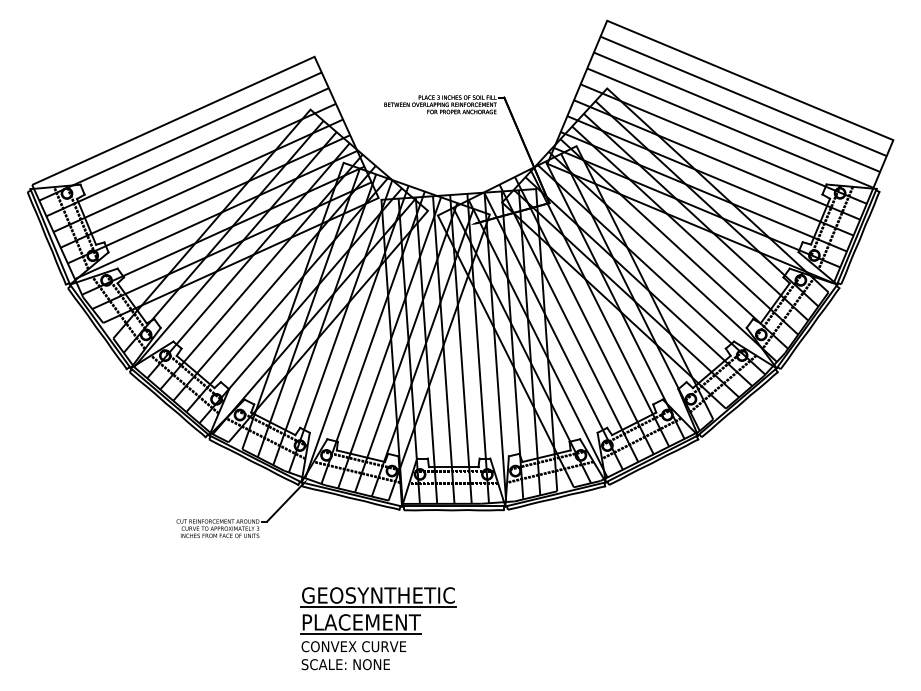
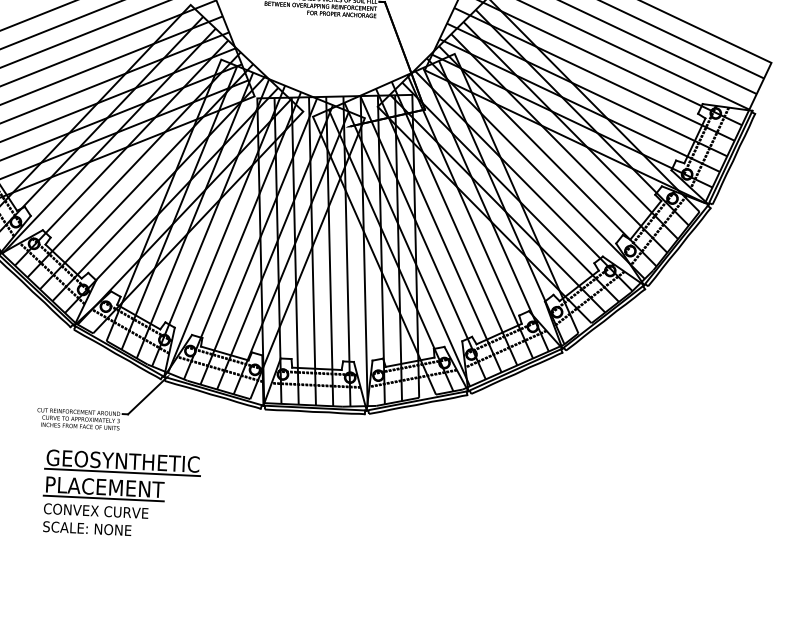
part: (378, 628) -> (121, 494), moved

